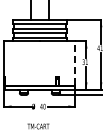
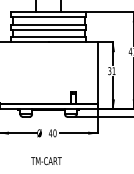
line: (75, 63) -> (98, 72), dashed -> solid

